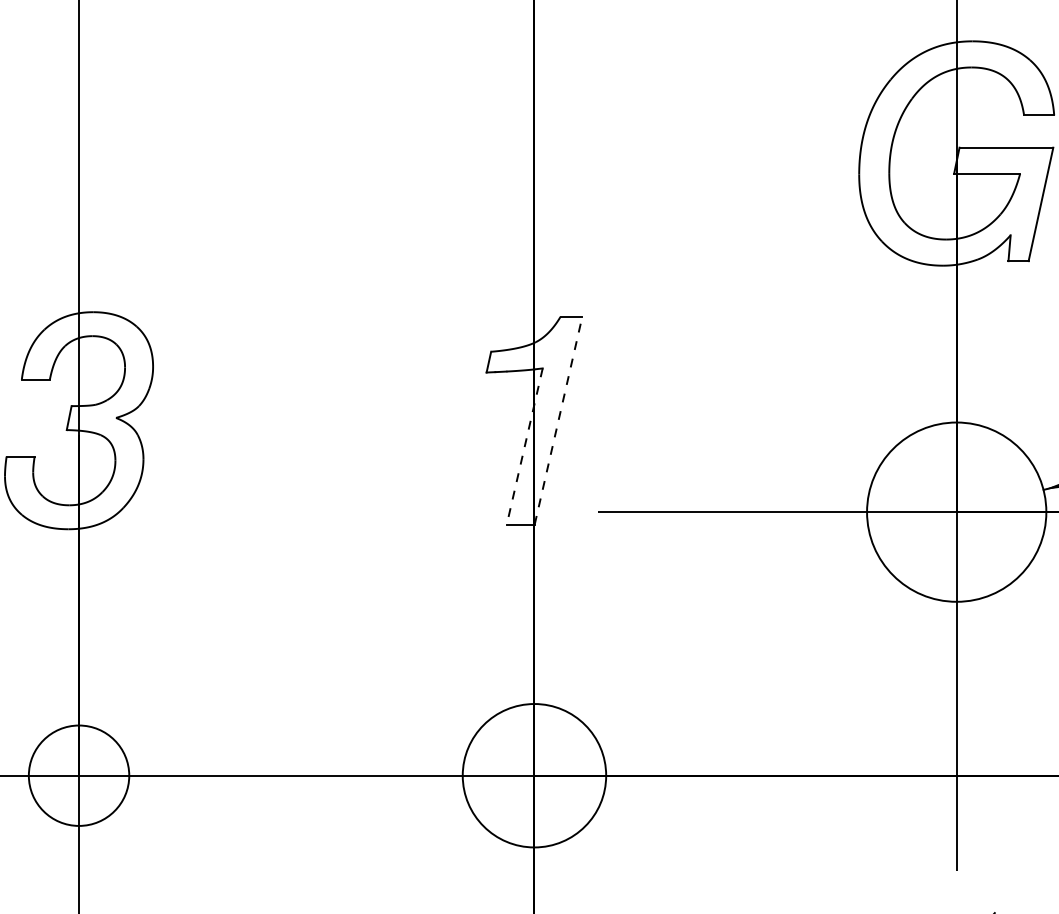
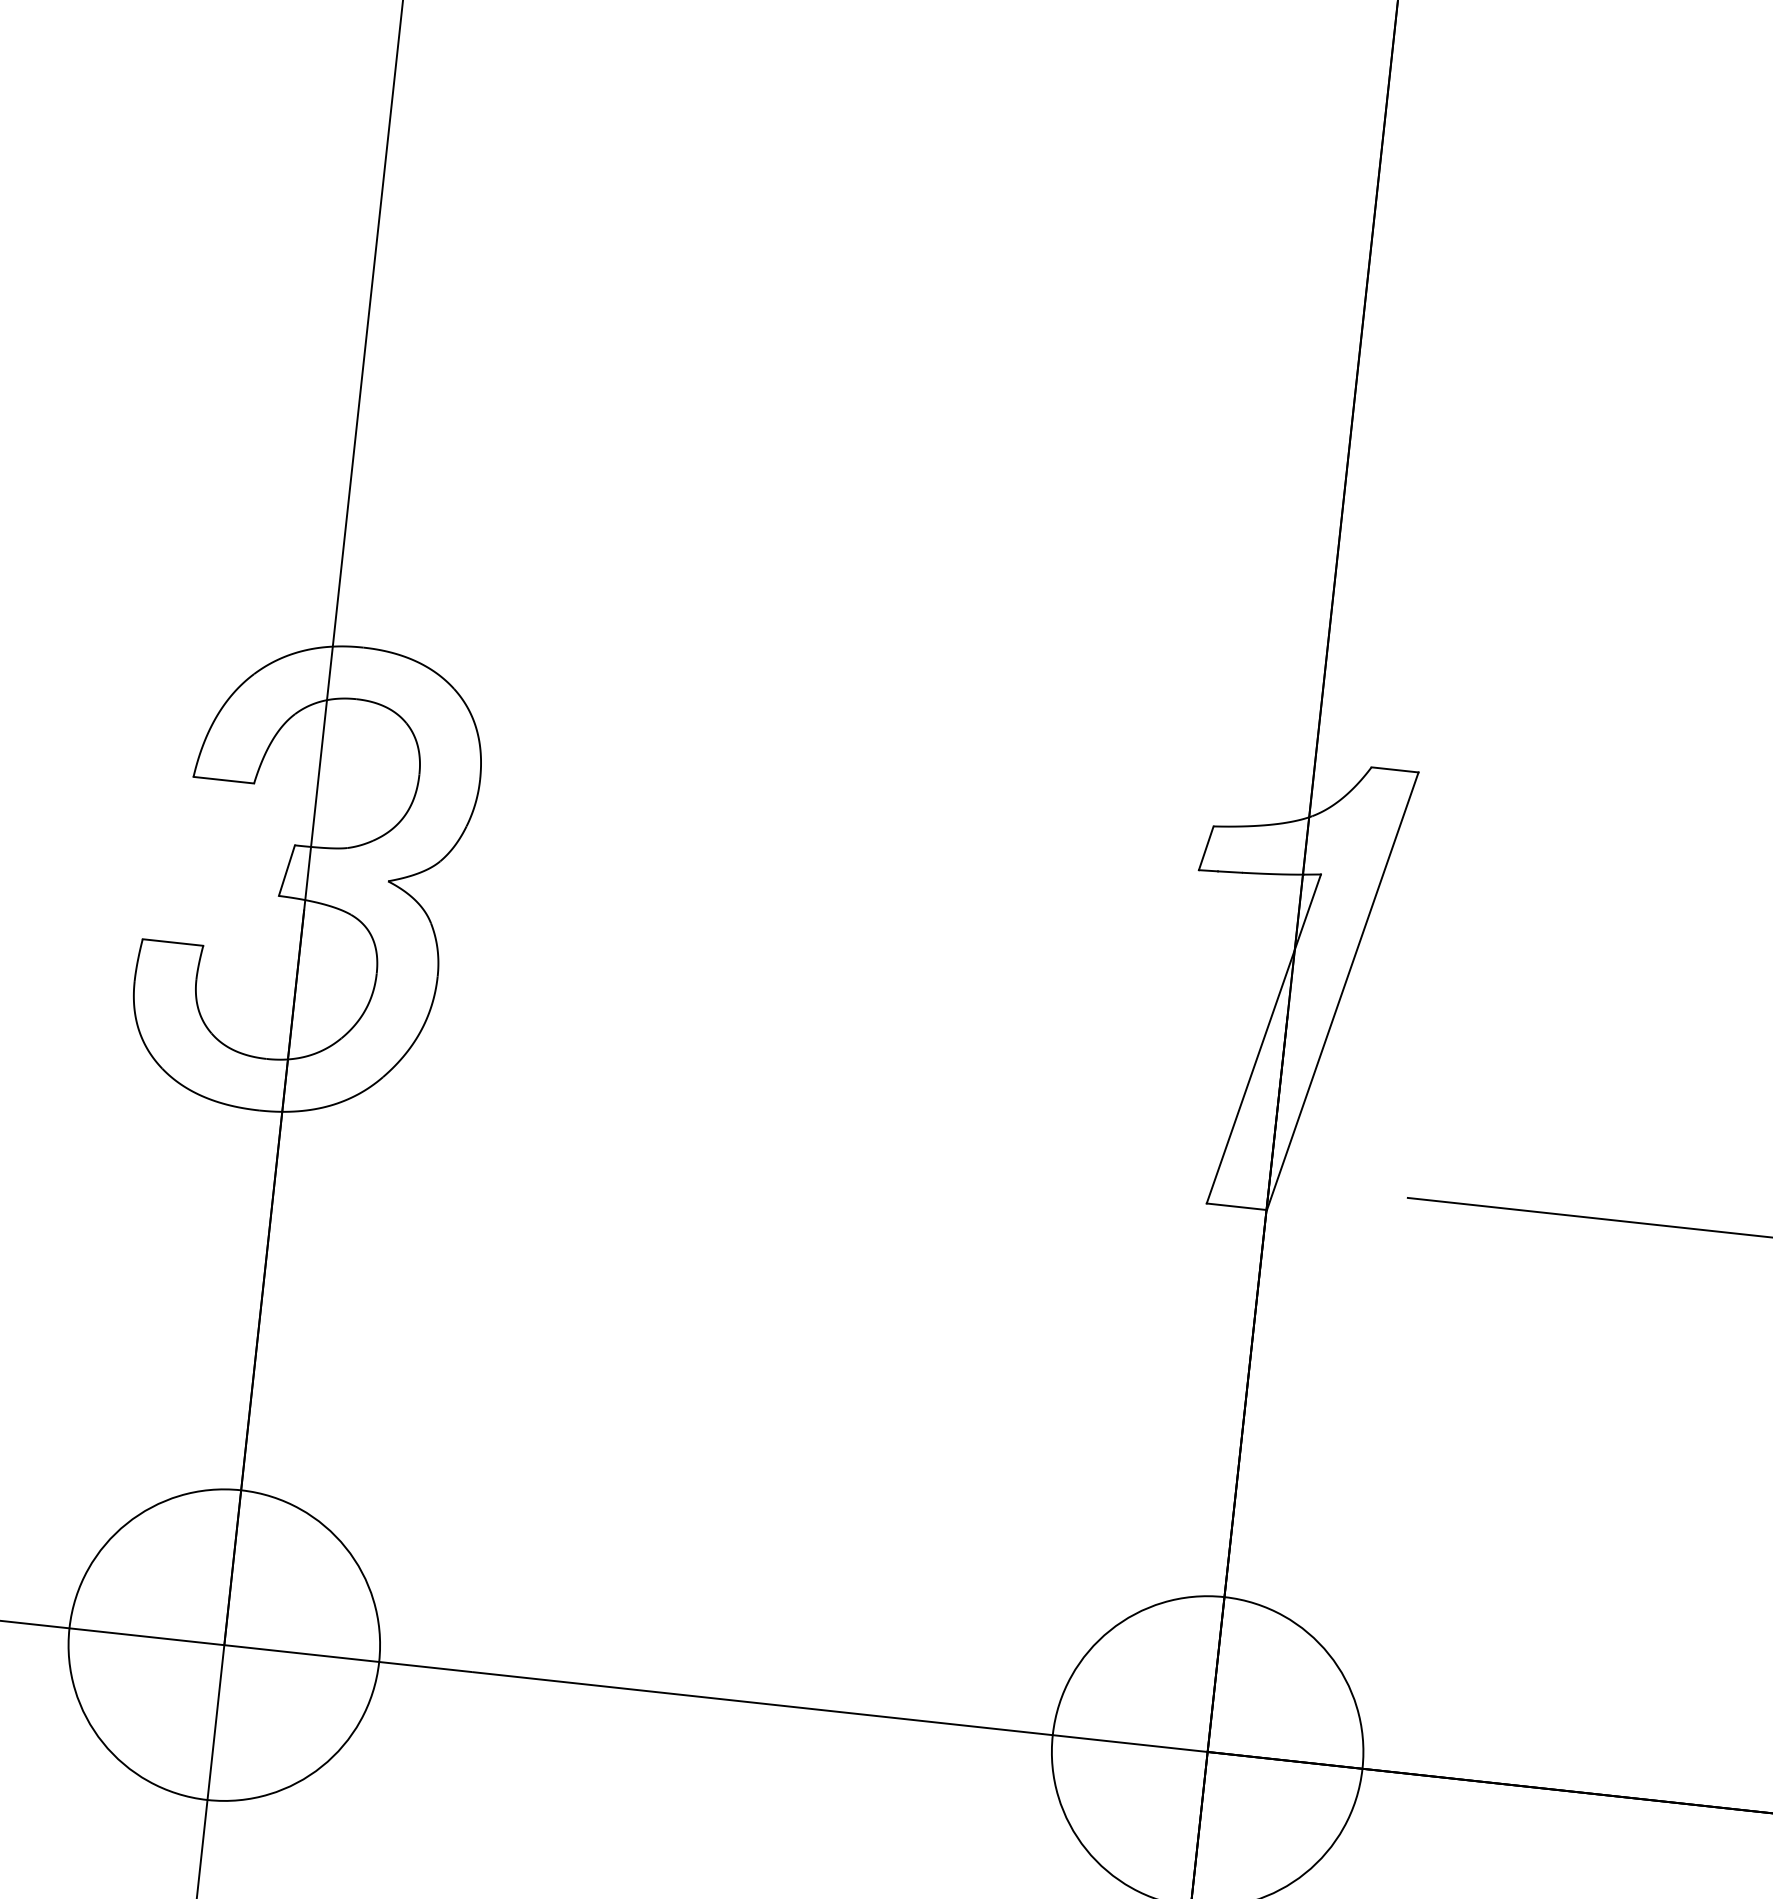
line: (558, 420) -> (1342, 990), dashed -> solid
line: (524, 447) -> (1263, 1040), dashed -> solid
circle: (78, 775) -> (223, 1644), size x1.43

